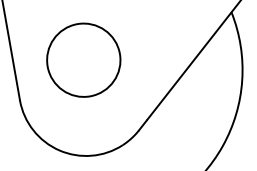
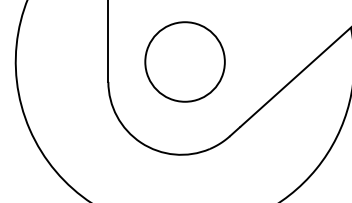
circle: (83, 59) -> (184, 61), moved

